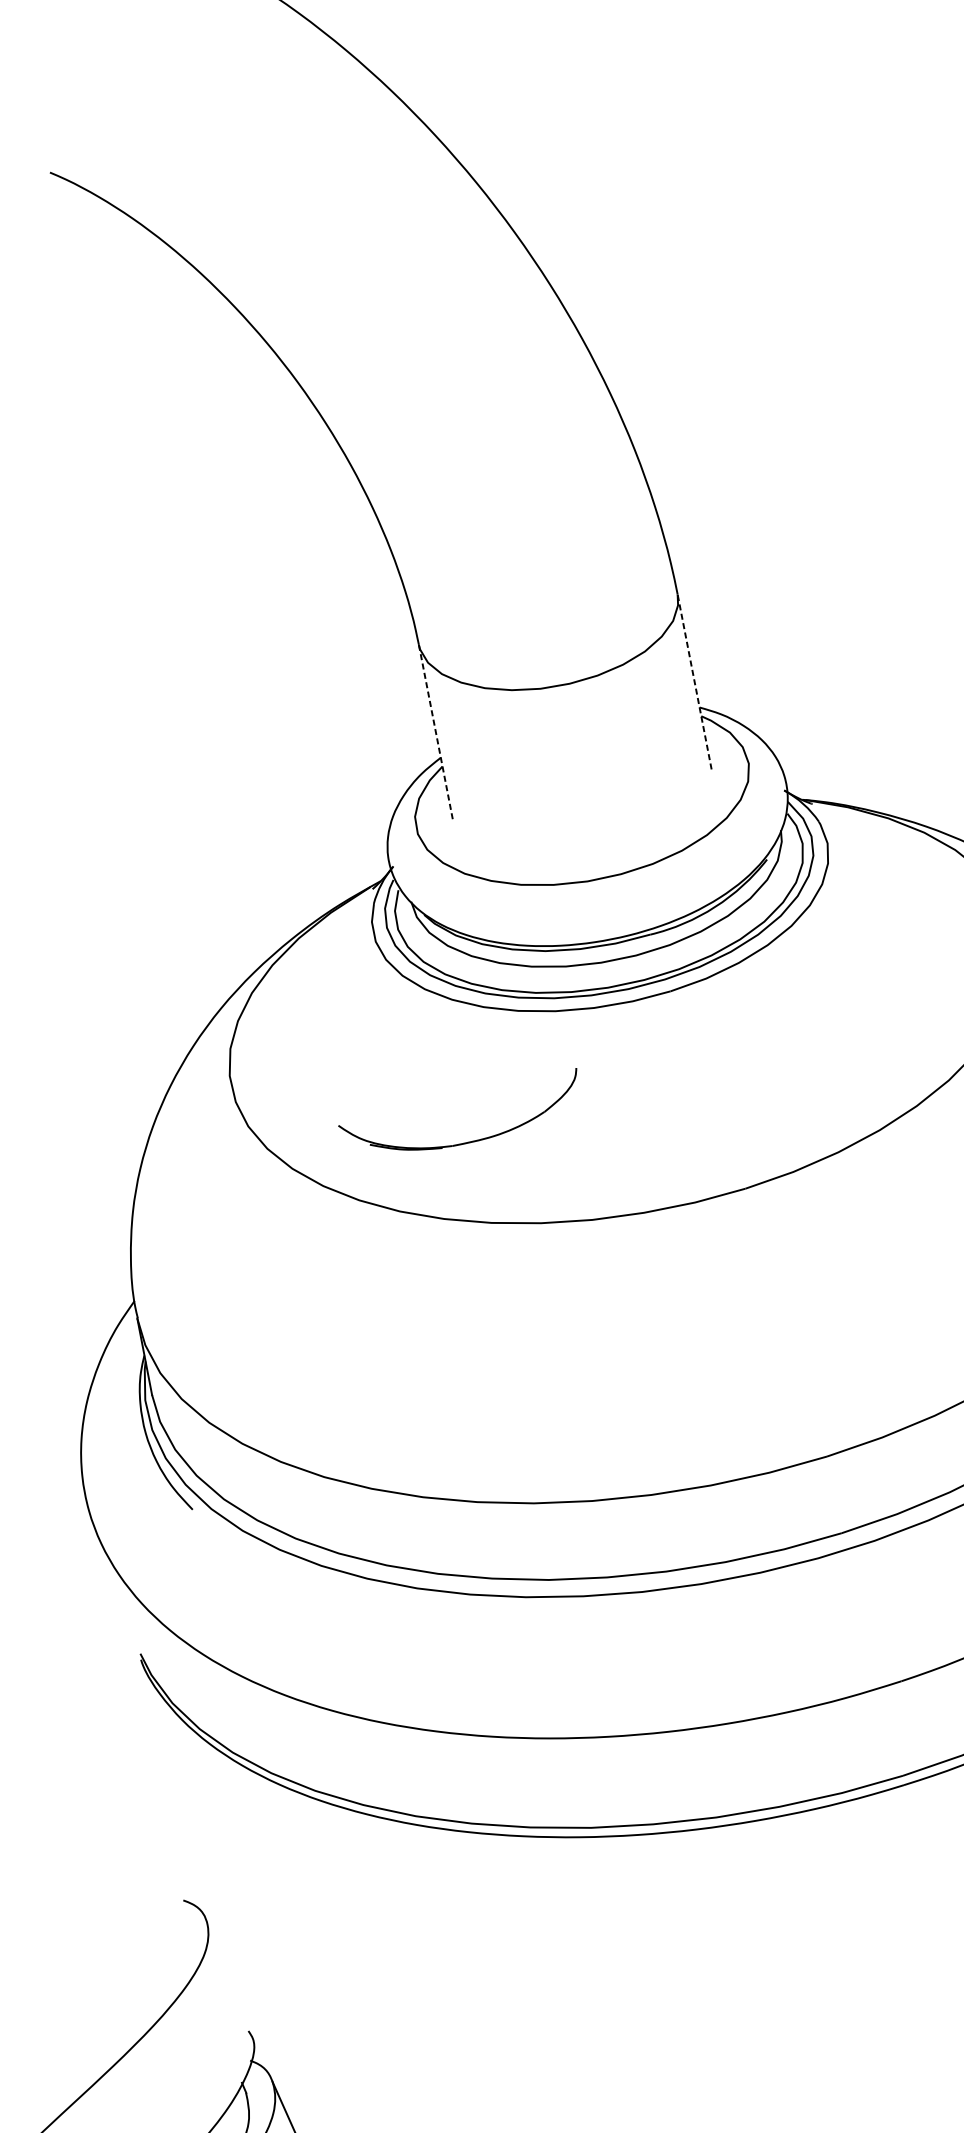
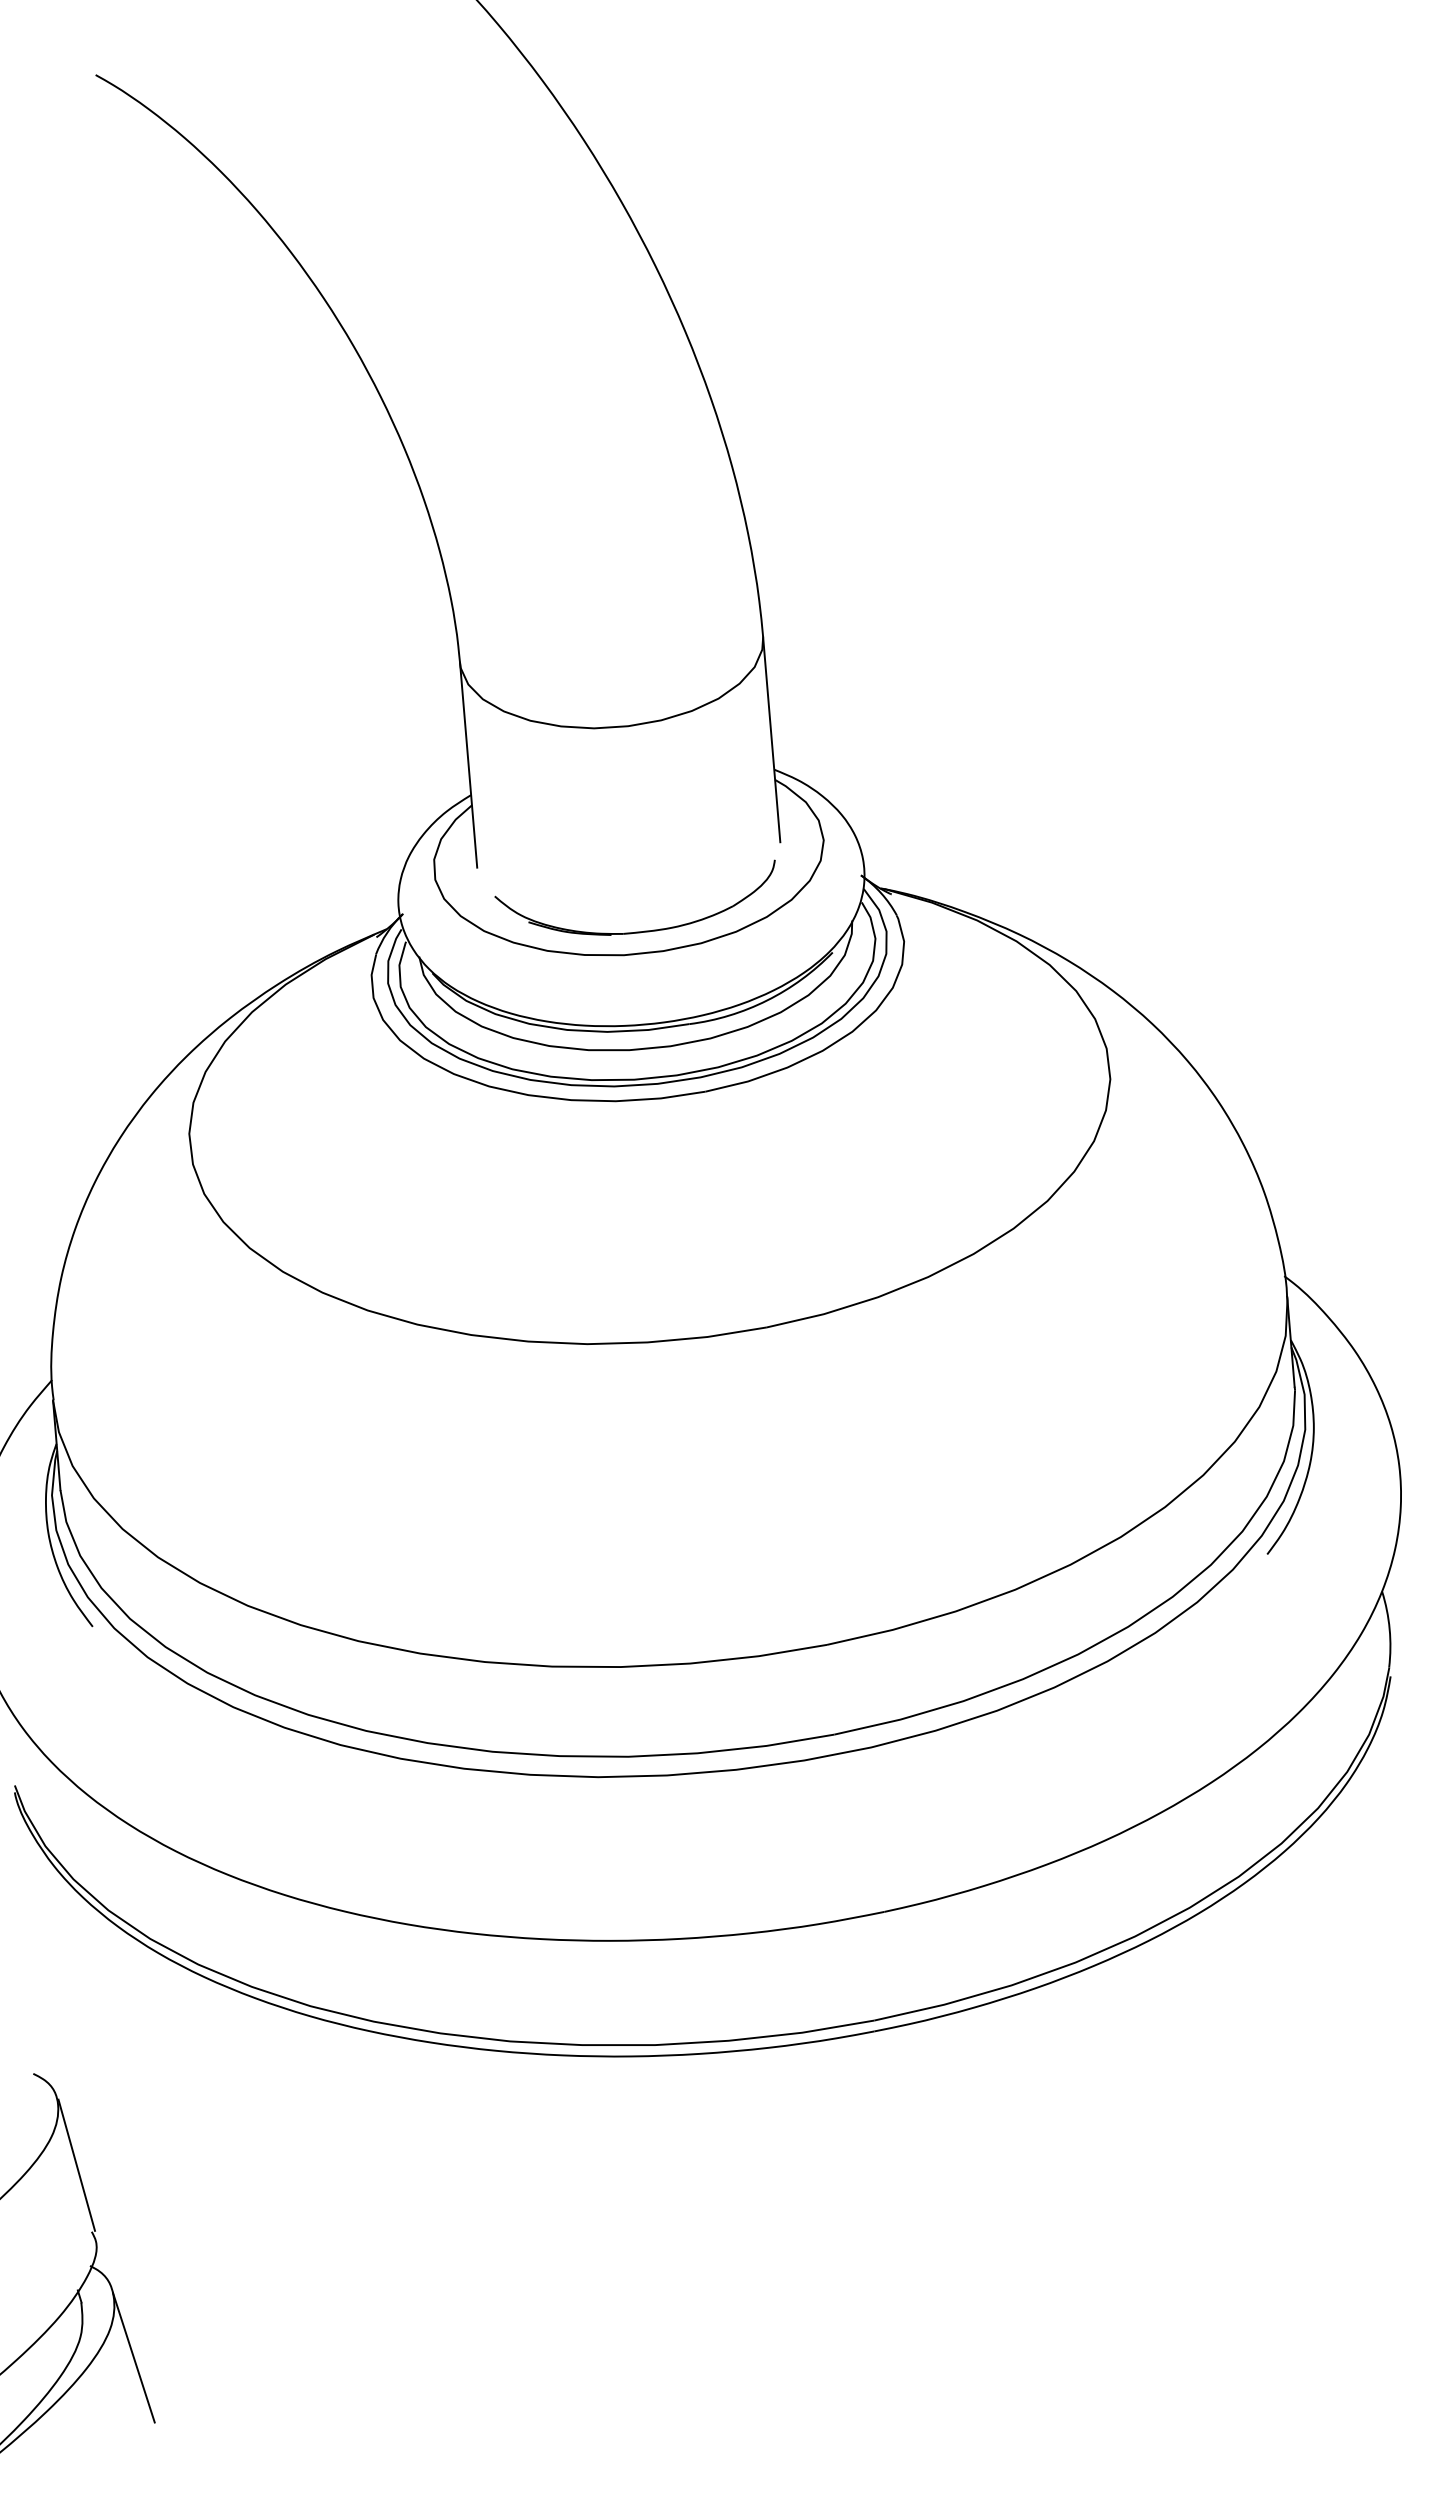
line: (694, 681) -> (771, 739), dashed -> solid
line: (435, 732) -> (468, 765), dashed -> solid
part: (462, 1142) -> (635, 931), moved
line: (229, 1974) -> (76, 2164), added

